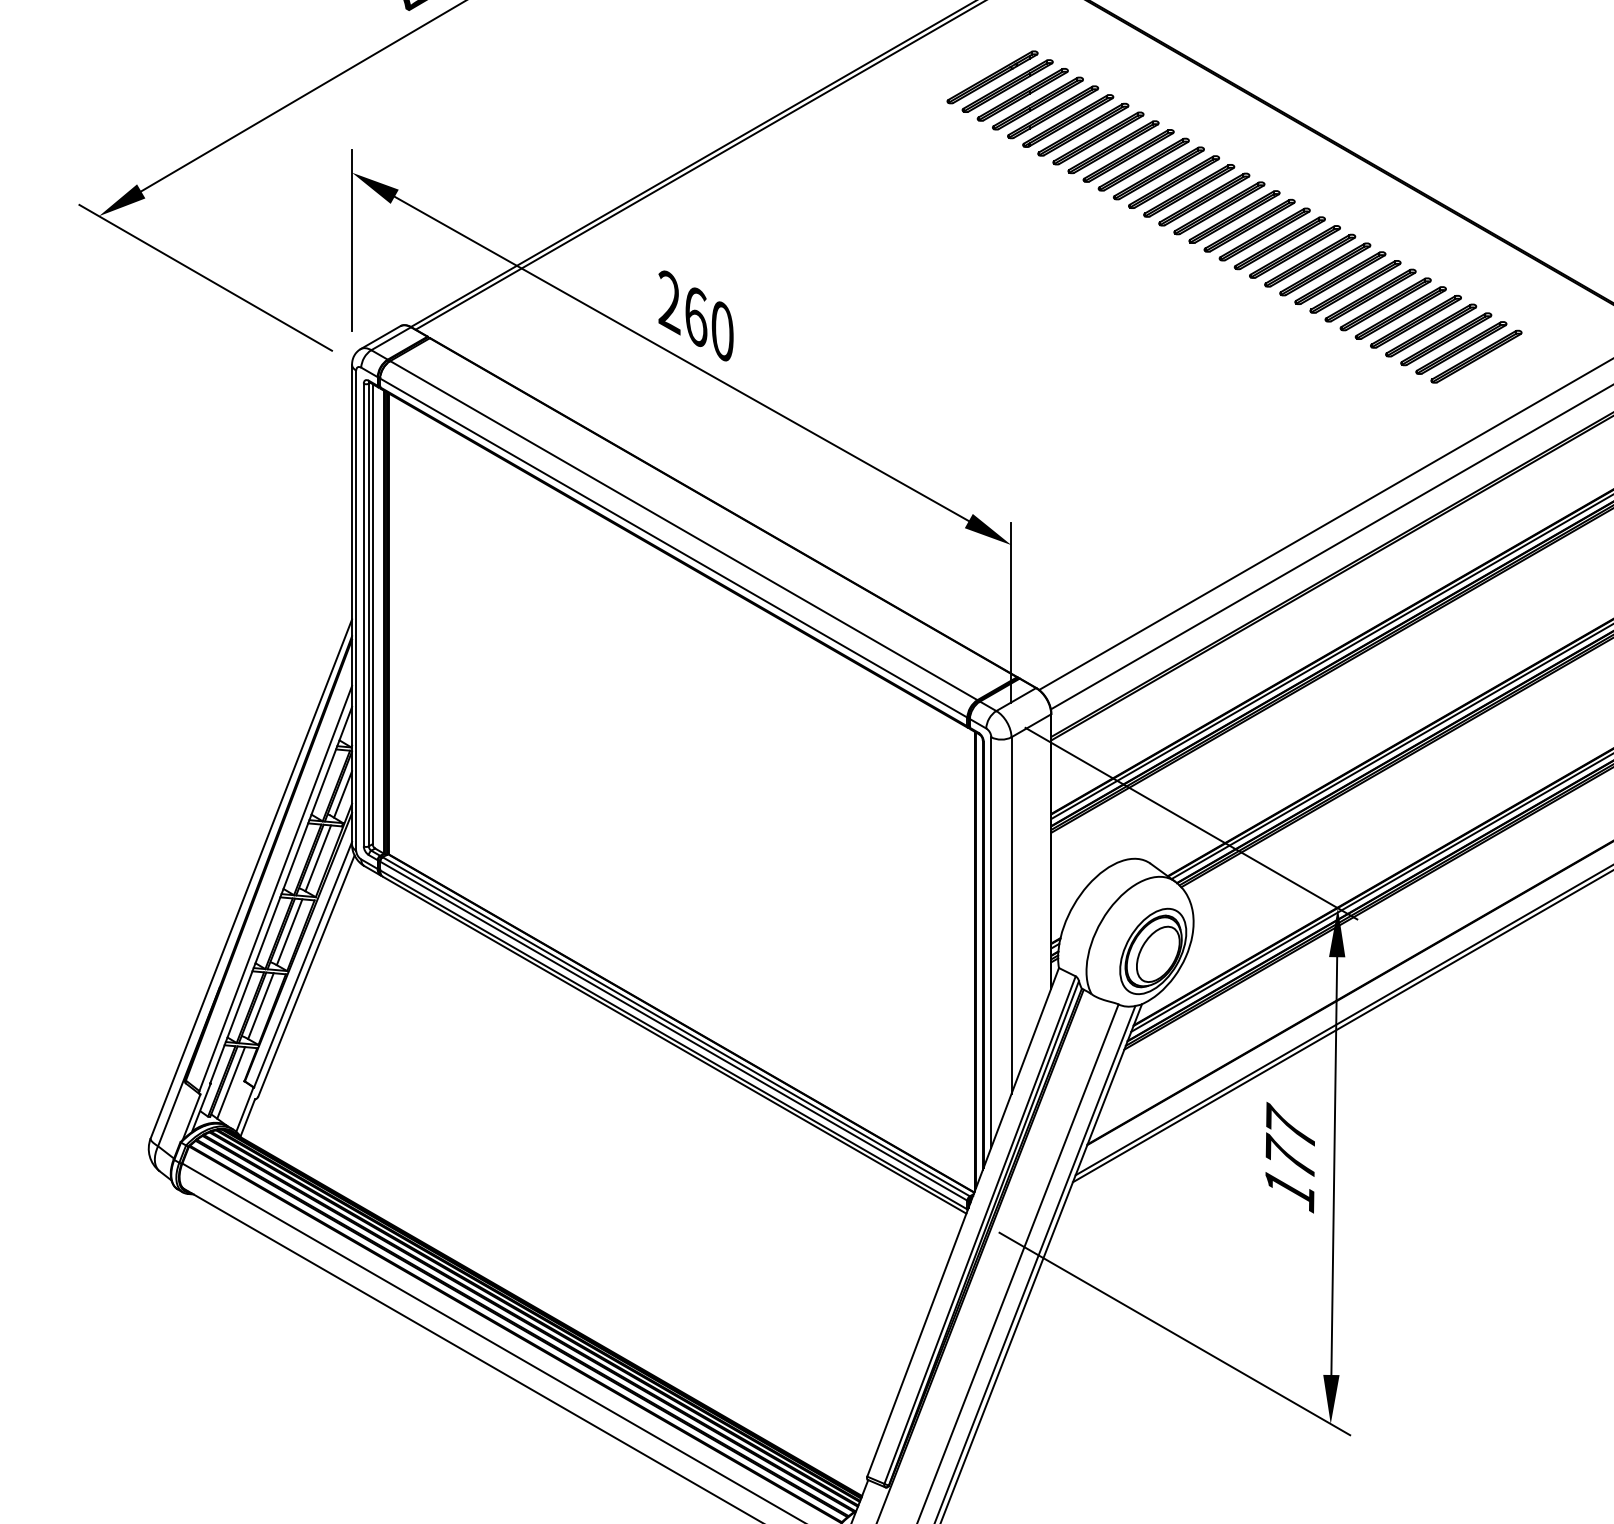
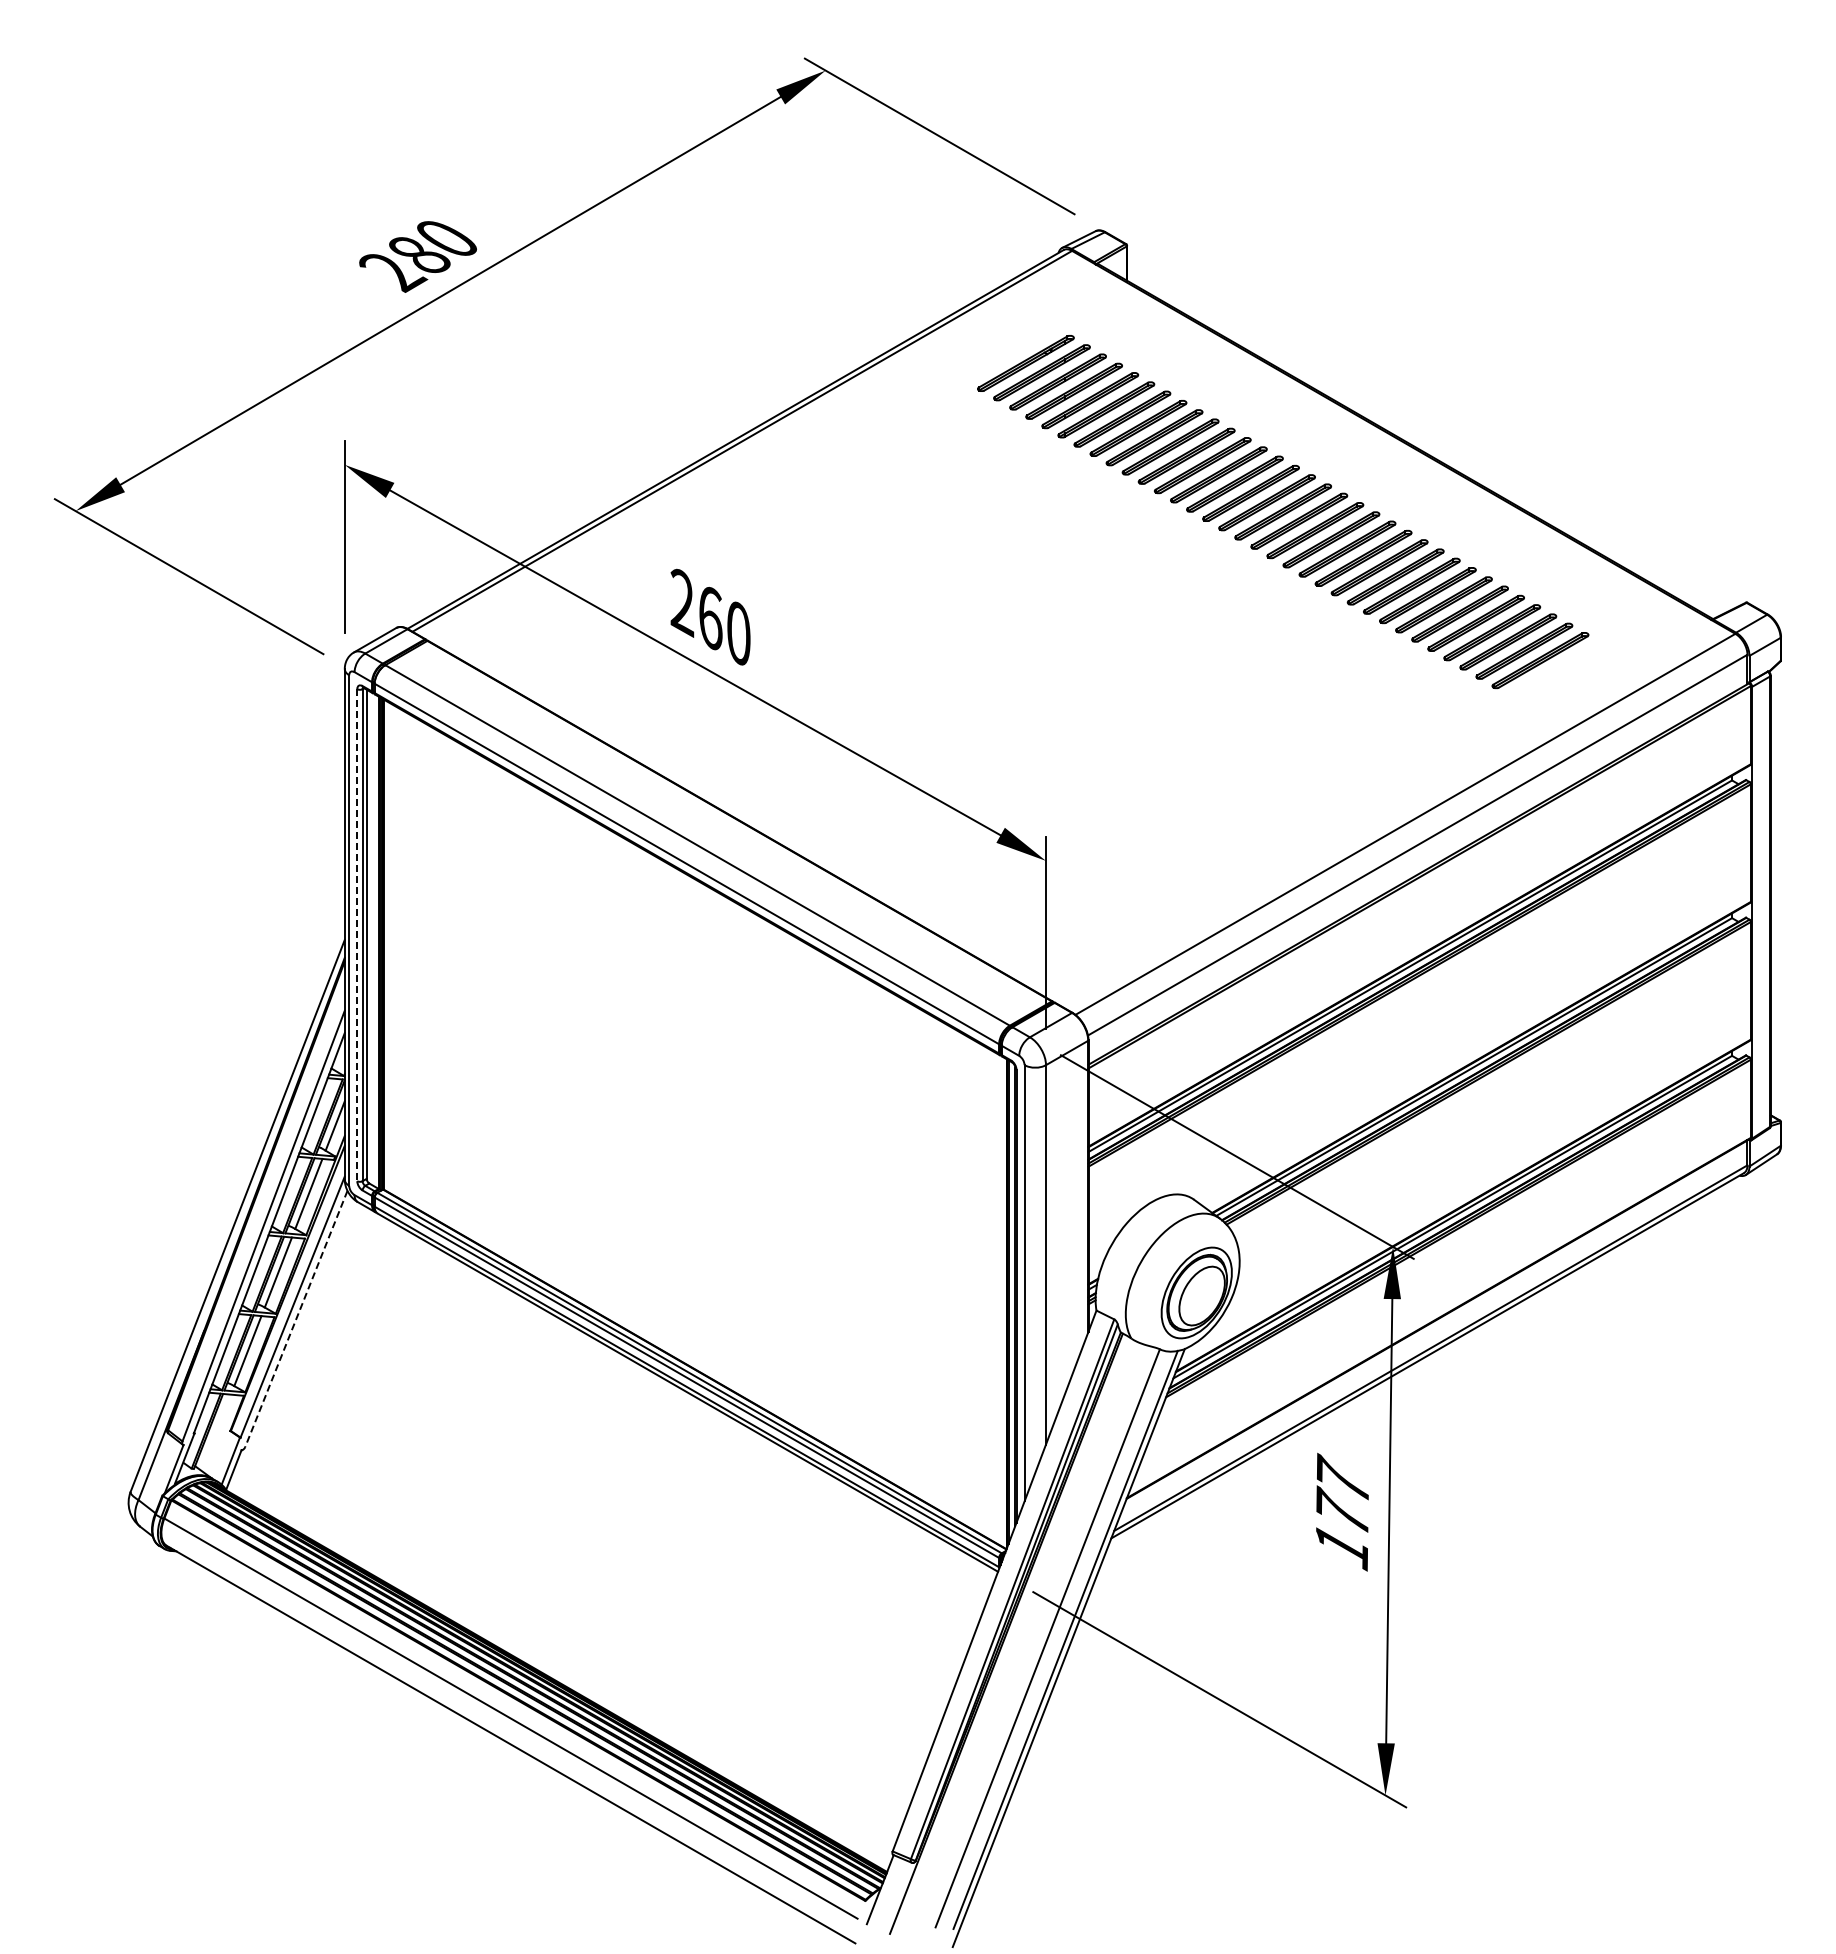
line: (364, 615) -> (357, 935), solid -> dashed
line: (306, 975) -> (296, 1318), solid -> dashed
line: (231, 1082) -> (216, 1432), removed

